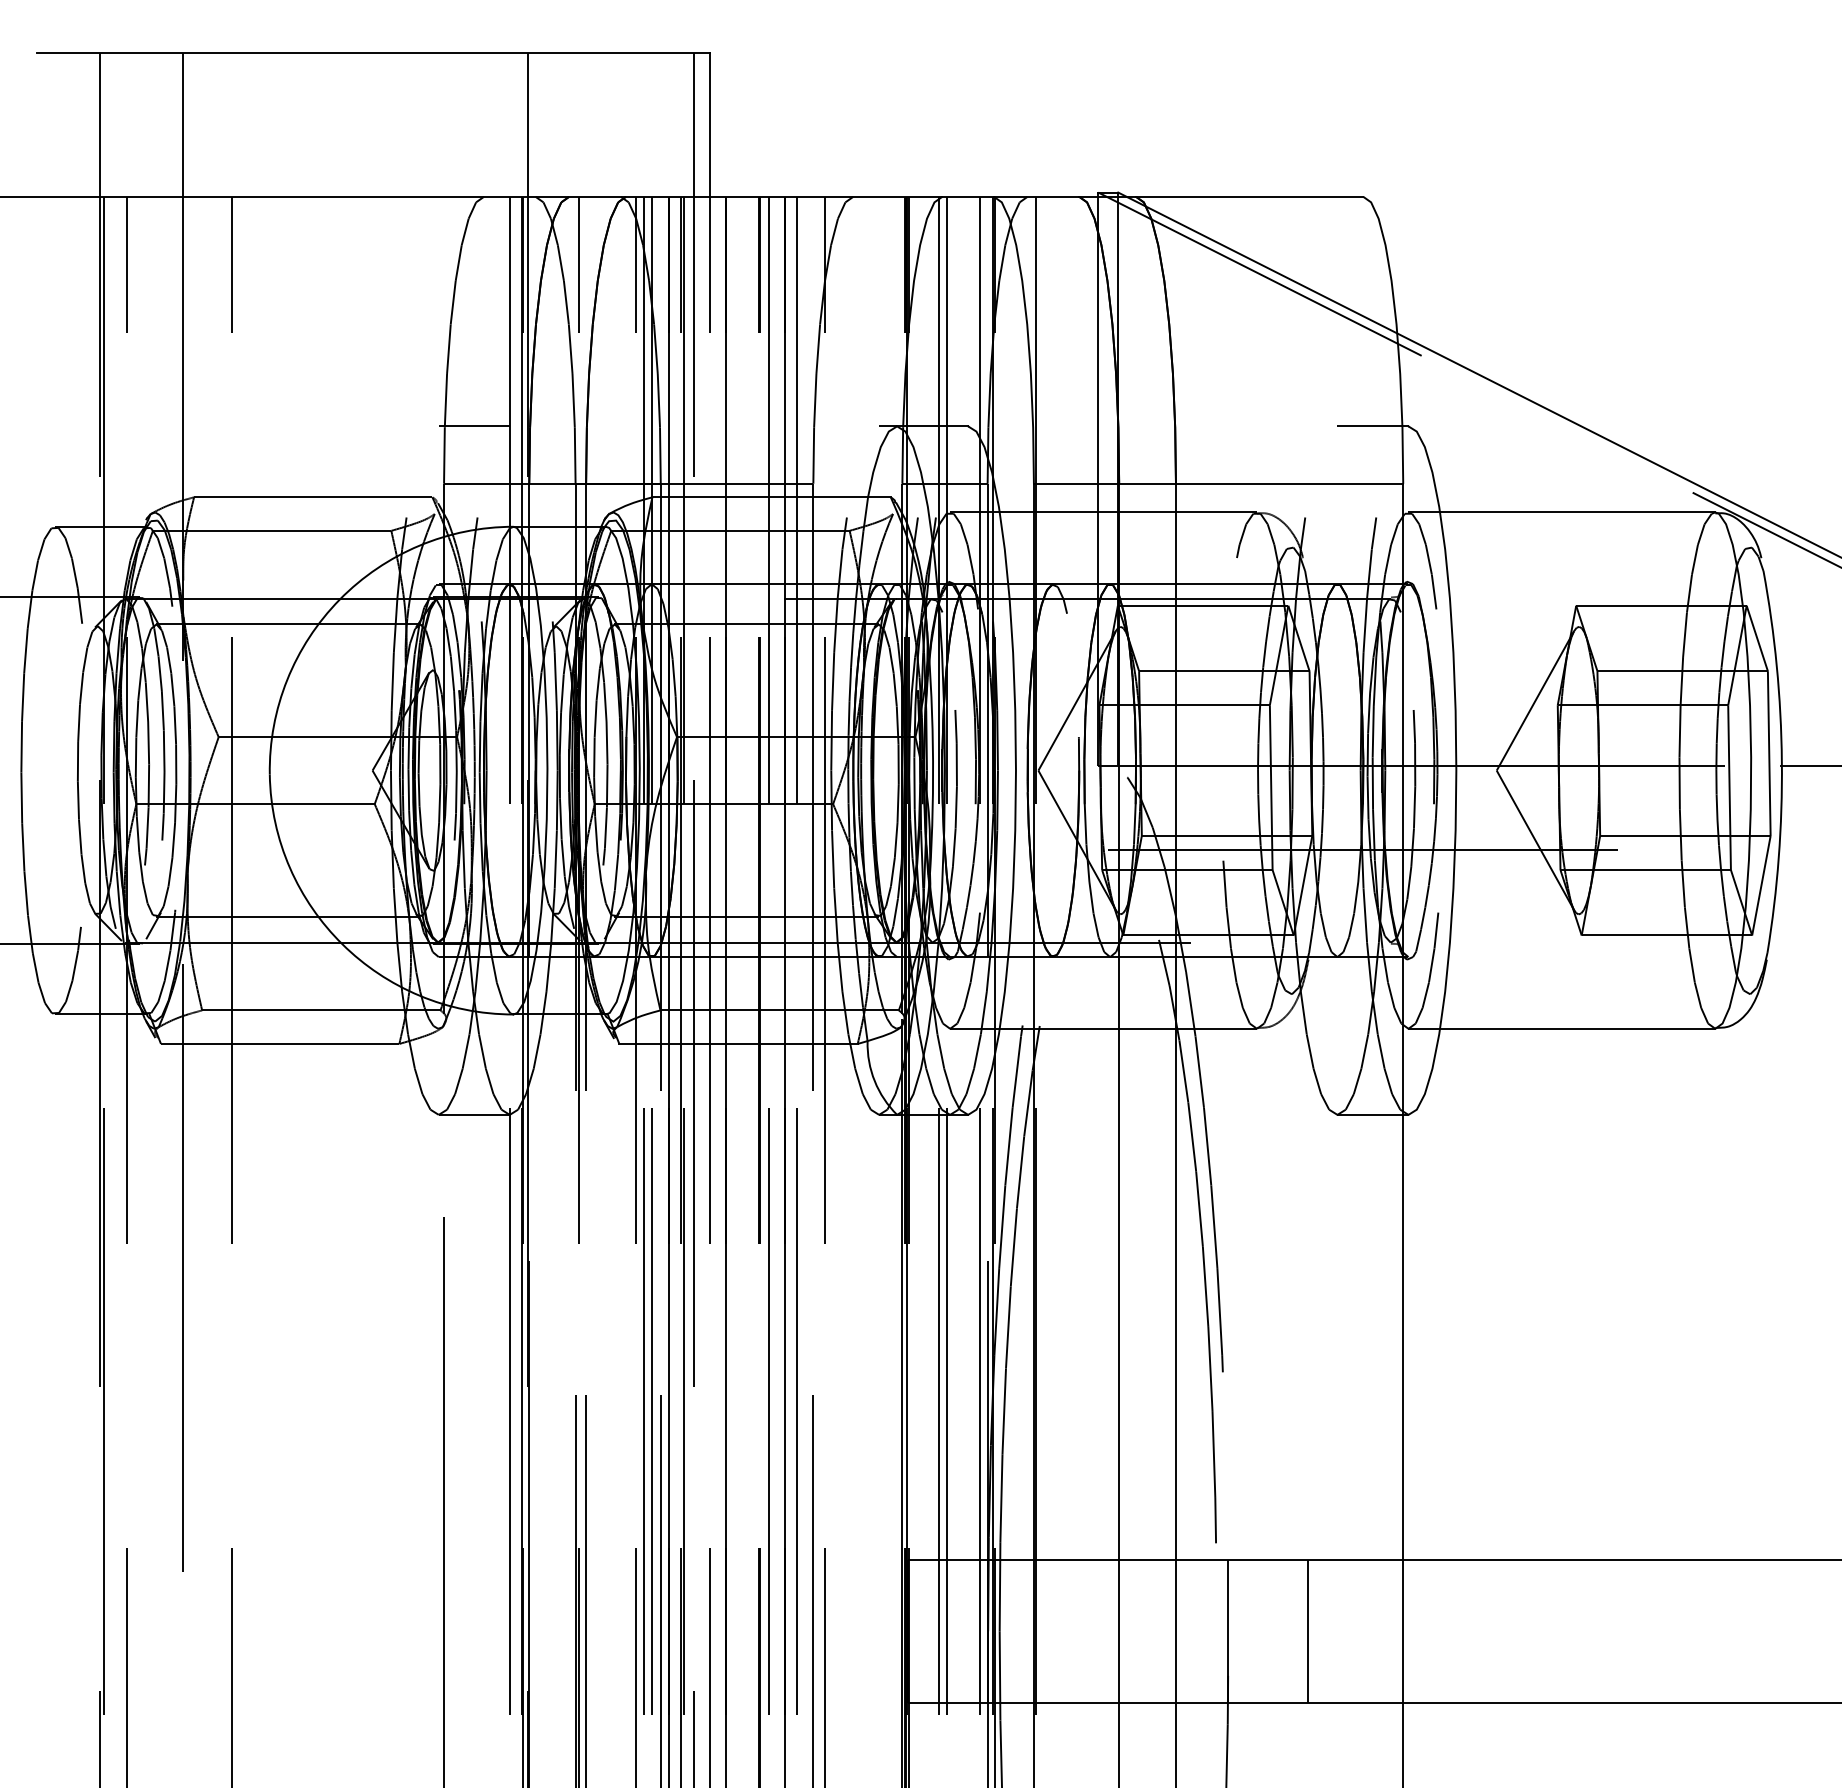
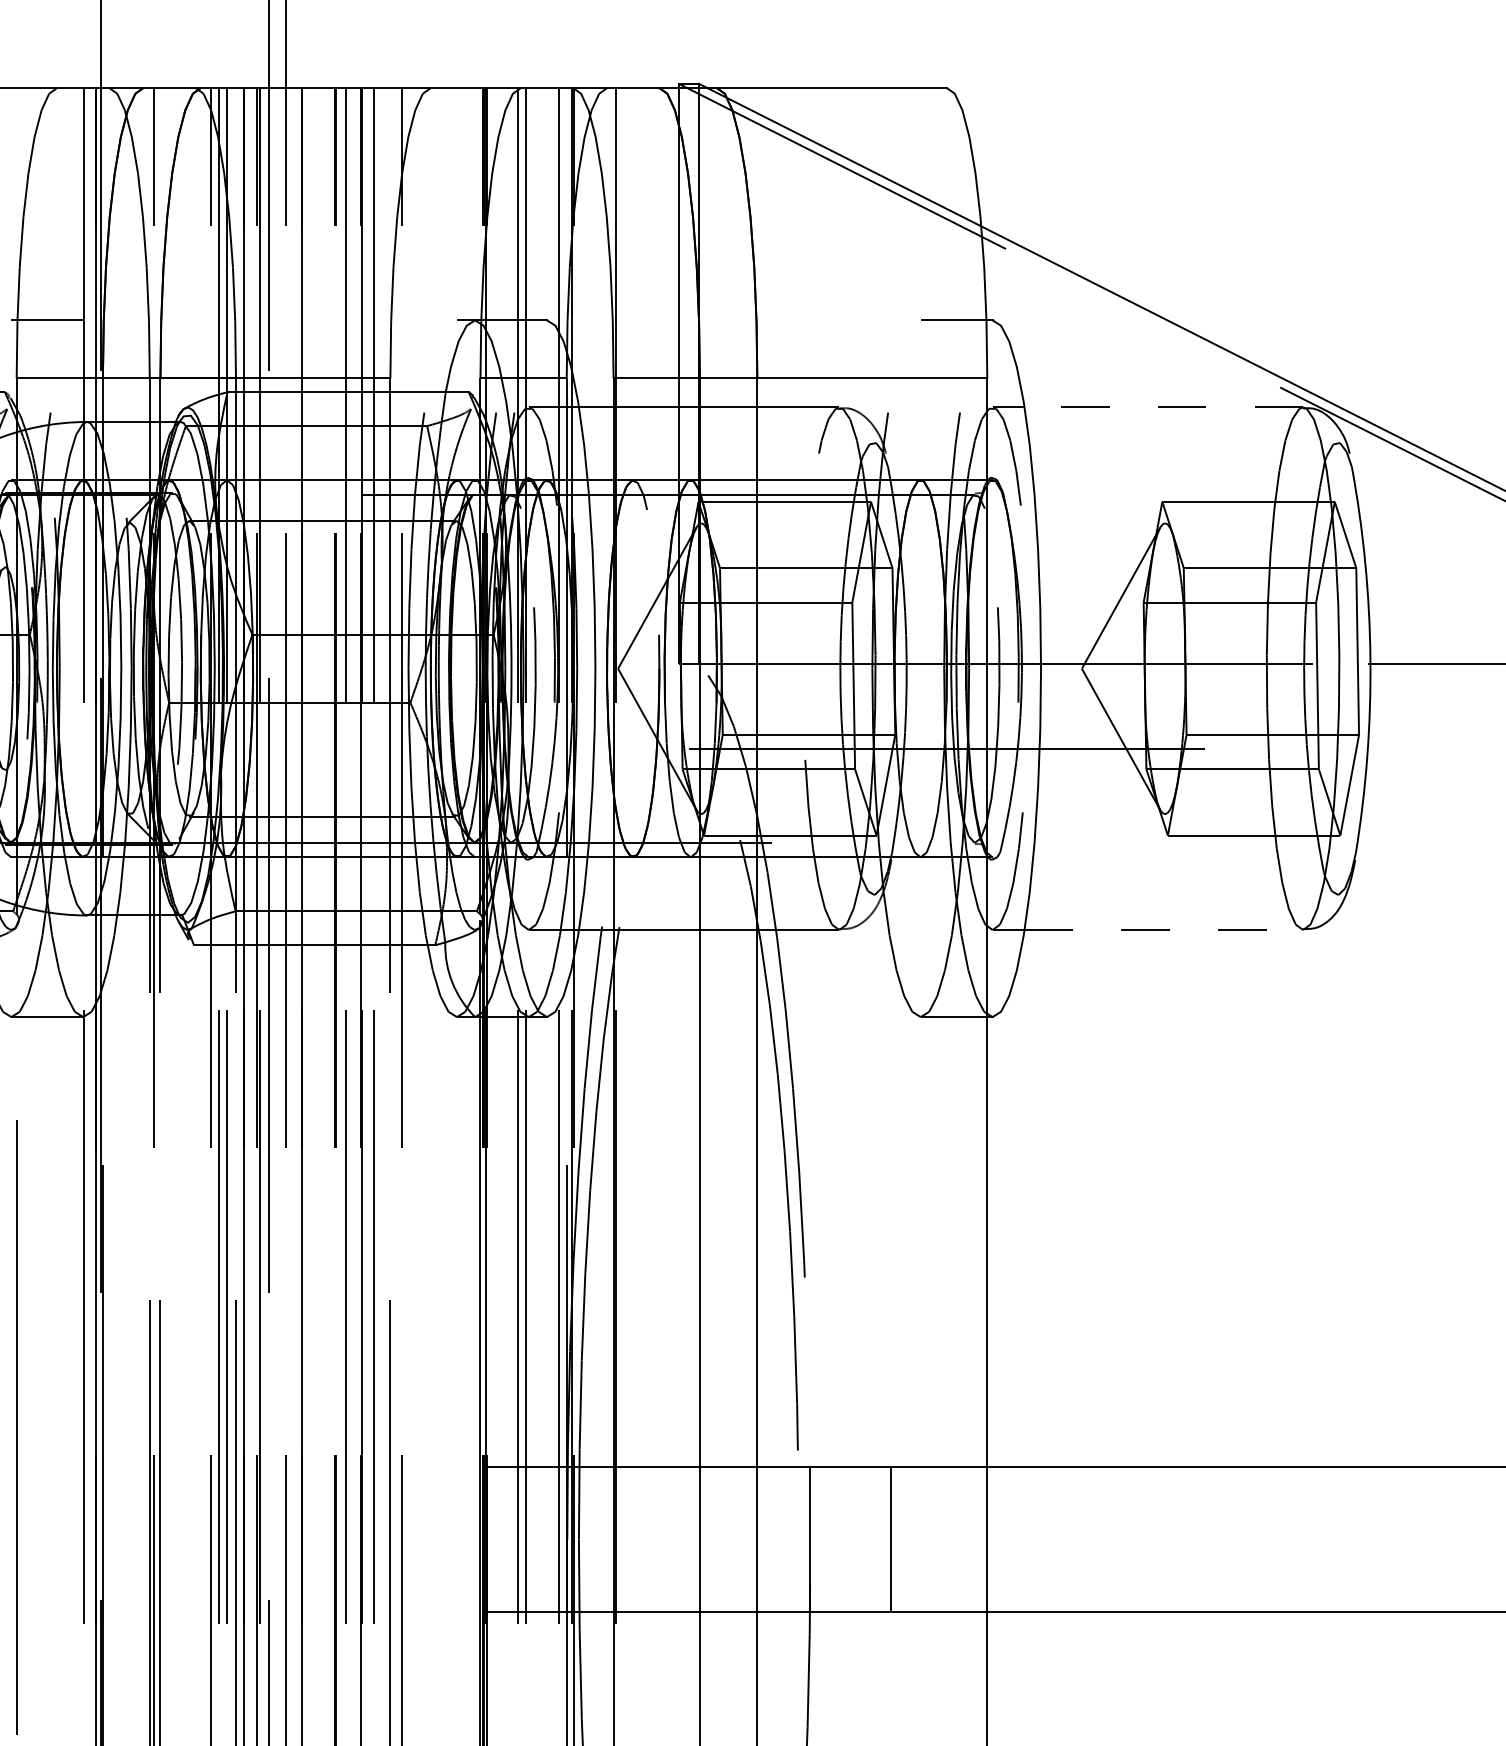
line: (1577, 512) -> (1163, 407), solid -> dashed
line: (1577, 1028) -> (1163, 929), solid -> dashed

